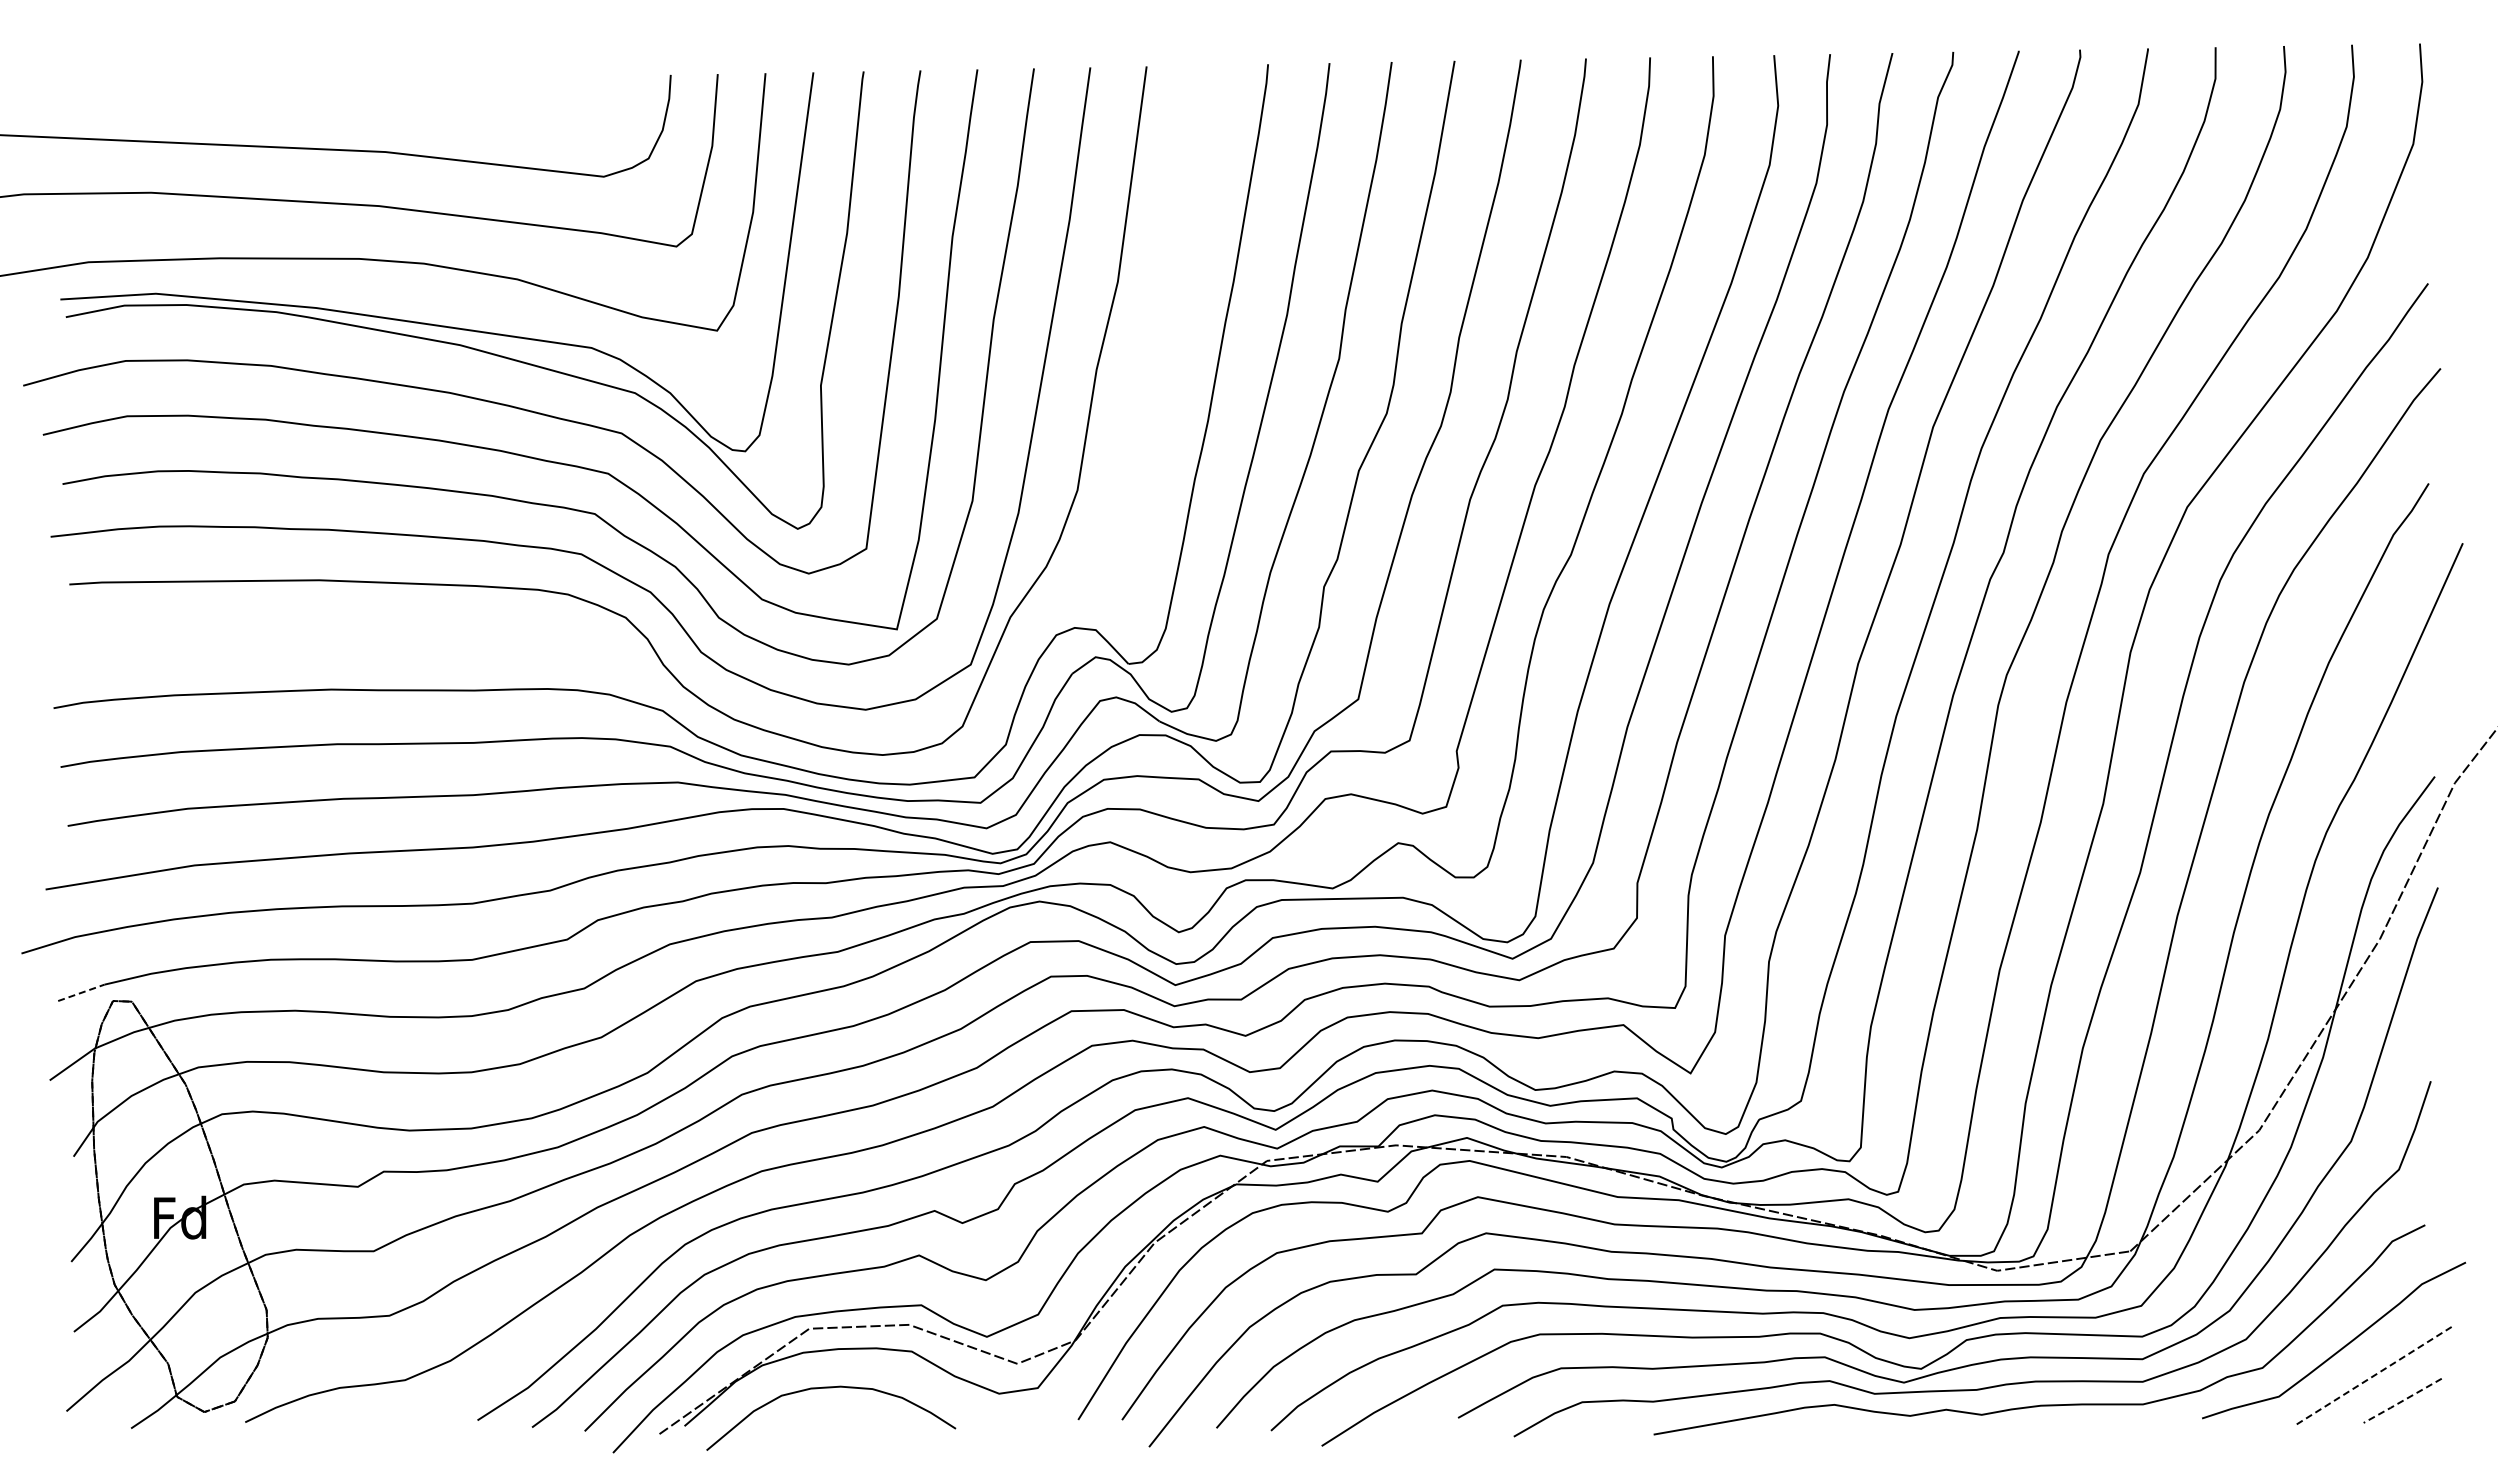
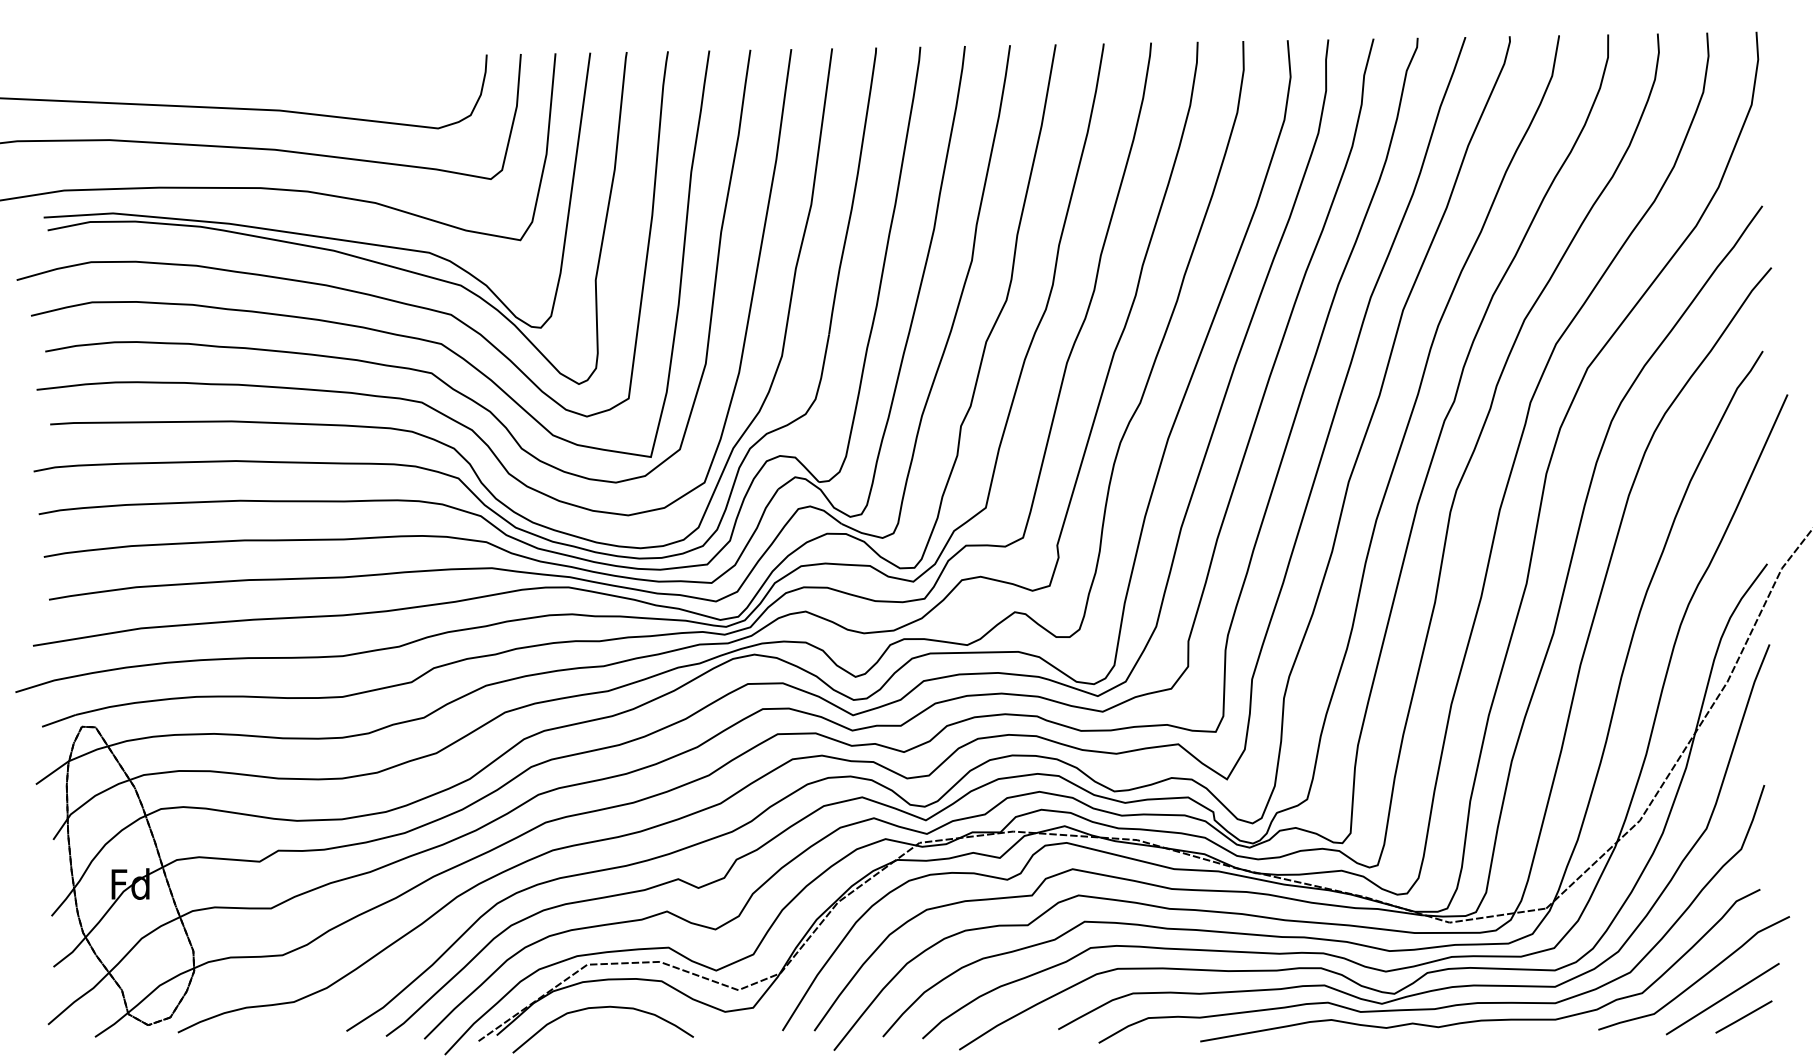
part: (574, 641) -> (416, 465), added
line: (81, 992) -> (59, 720), dashed -> solid
line: (2373, 1376) -> (1722, 999), dashed -> solid
line: (2401, 1401) -> (1743, 1017), dashed -> solid

